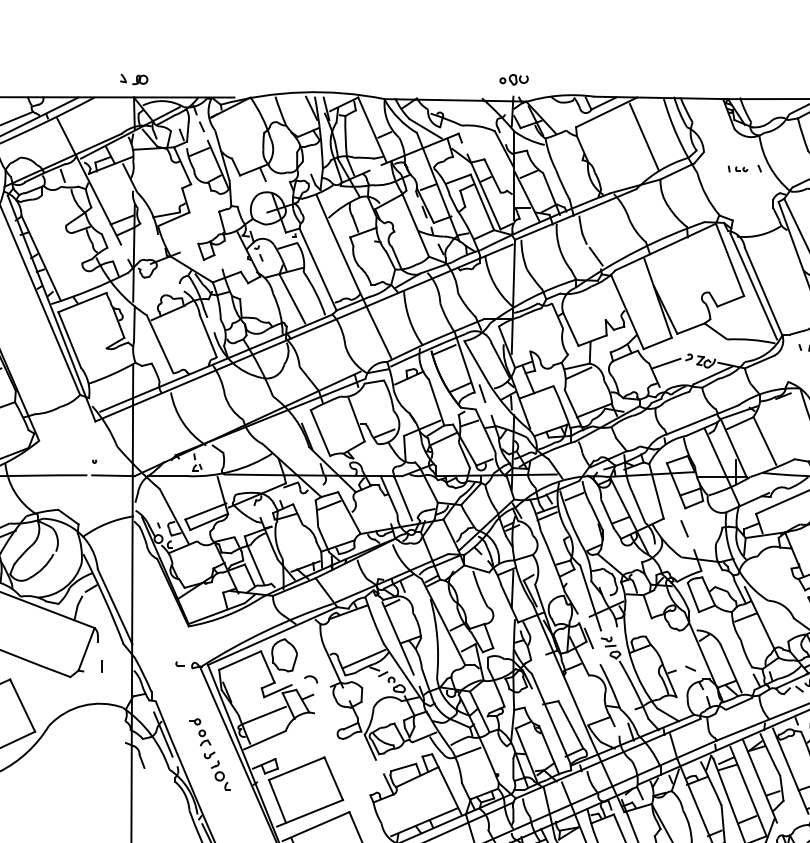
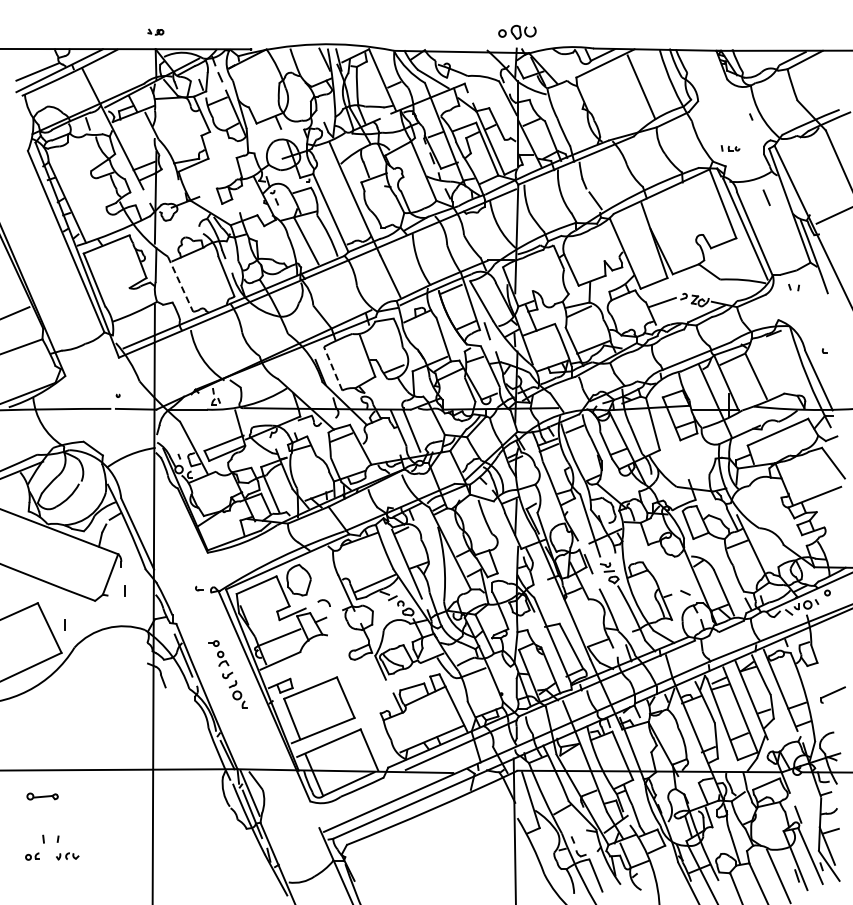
part: (133, 78) -> (155, 31), size x0.6
part: (514, 79) -> (517, 32), size x1.4
part: (737, 169) -> (730, 148), moved
line: (160, 344) -> (180, 284), solid -> dashed
line: (320, 432) -> (333, 368), solid -> dashed
line: (684, 528) -> (766, 197), moved
line: (38, 701) -> (64, 624), added

